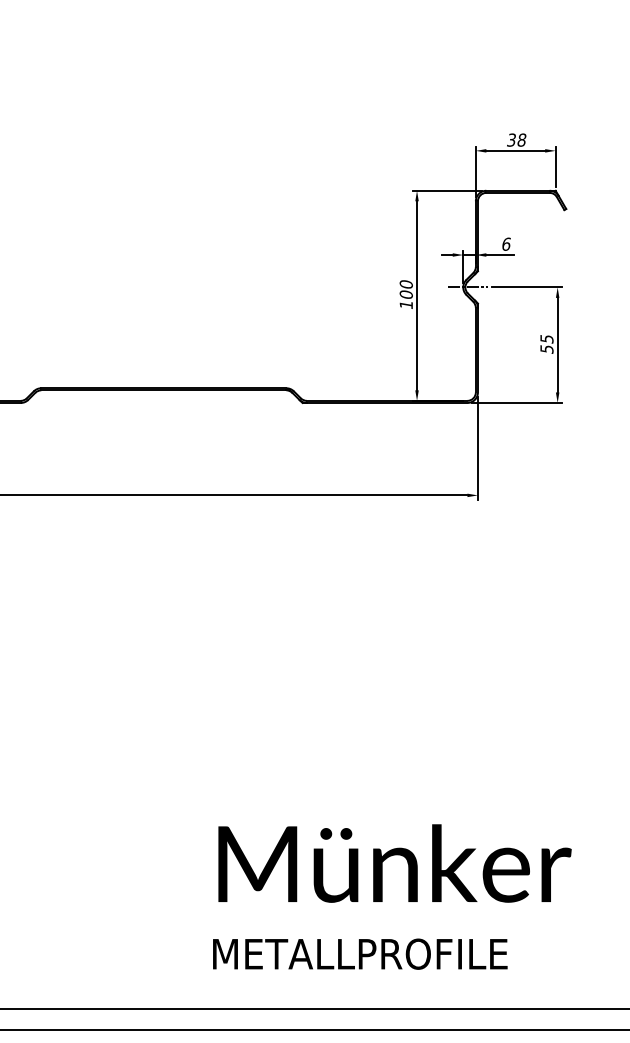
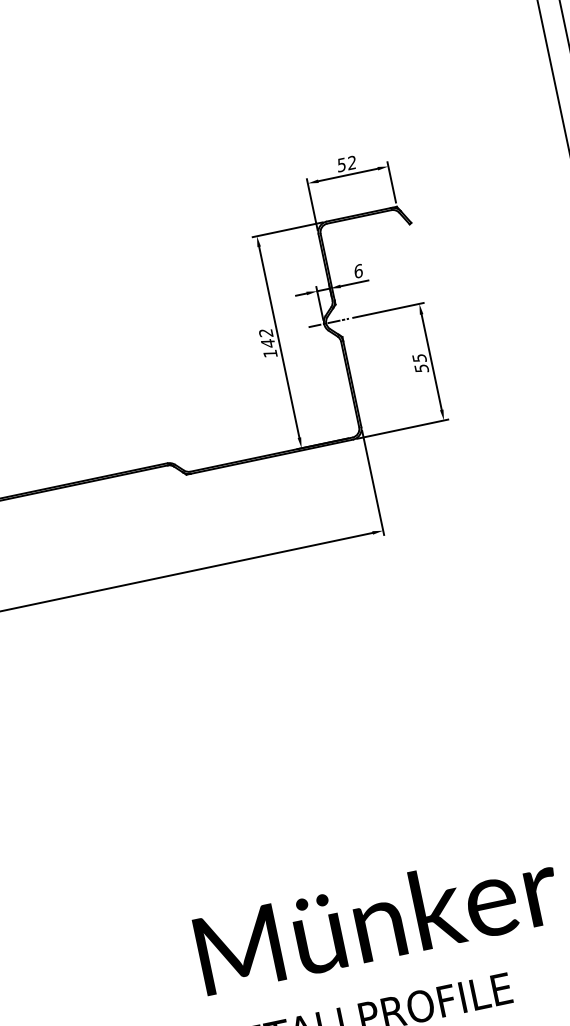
text: (517, 139) -> (347, 163), 38 -> 52
text: (405, 289) -> (266, 338), 100 -> 142

